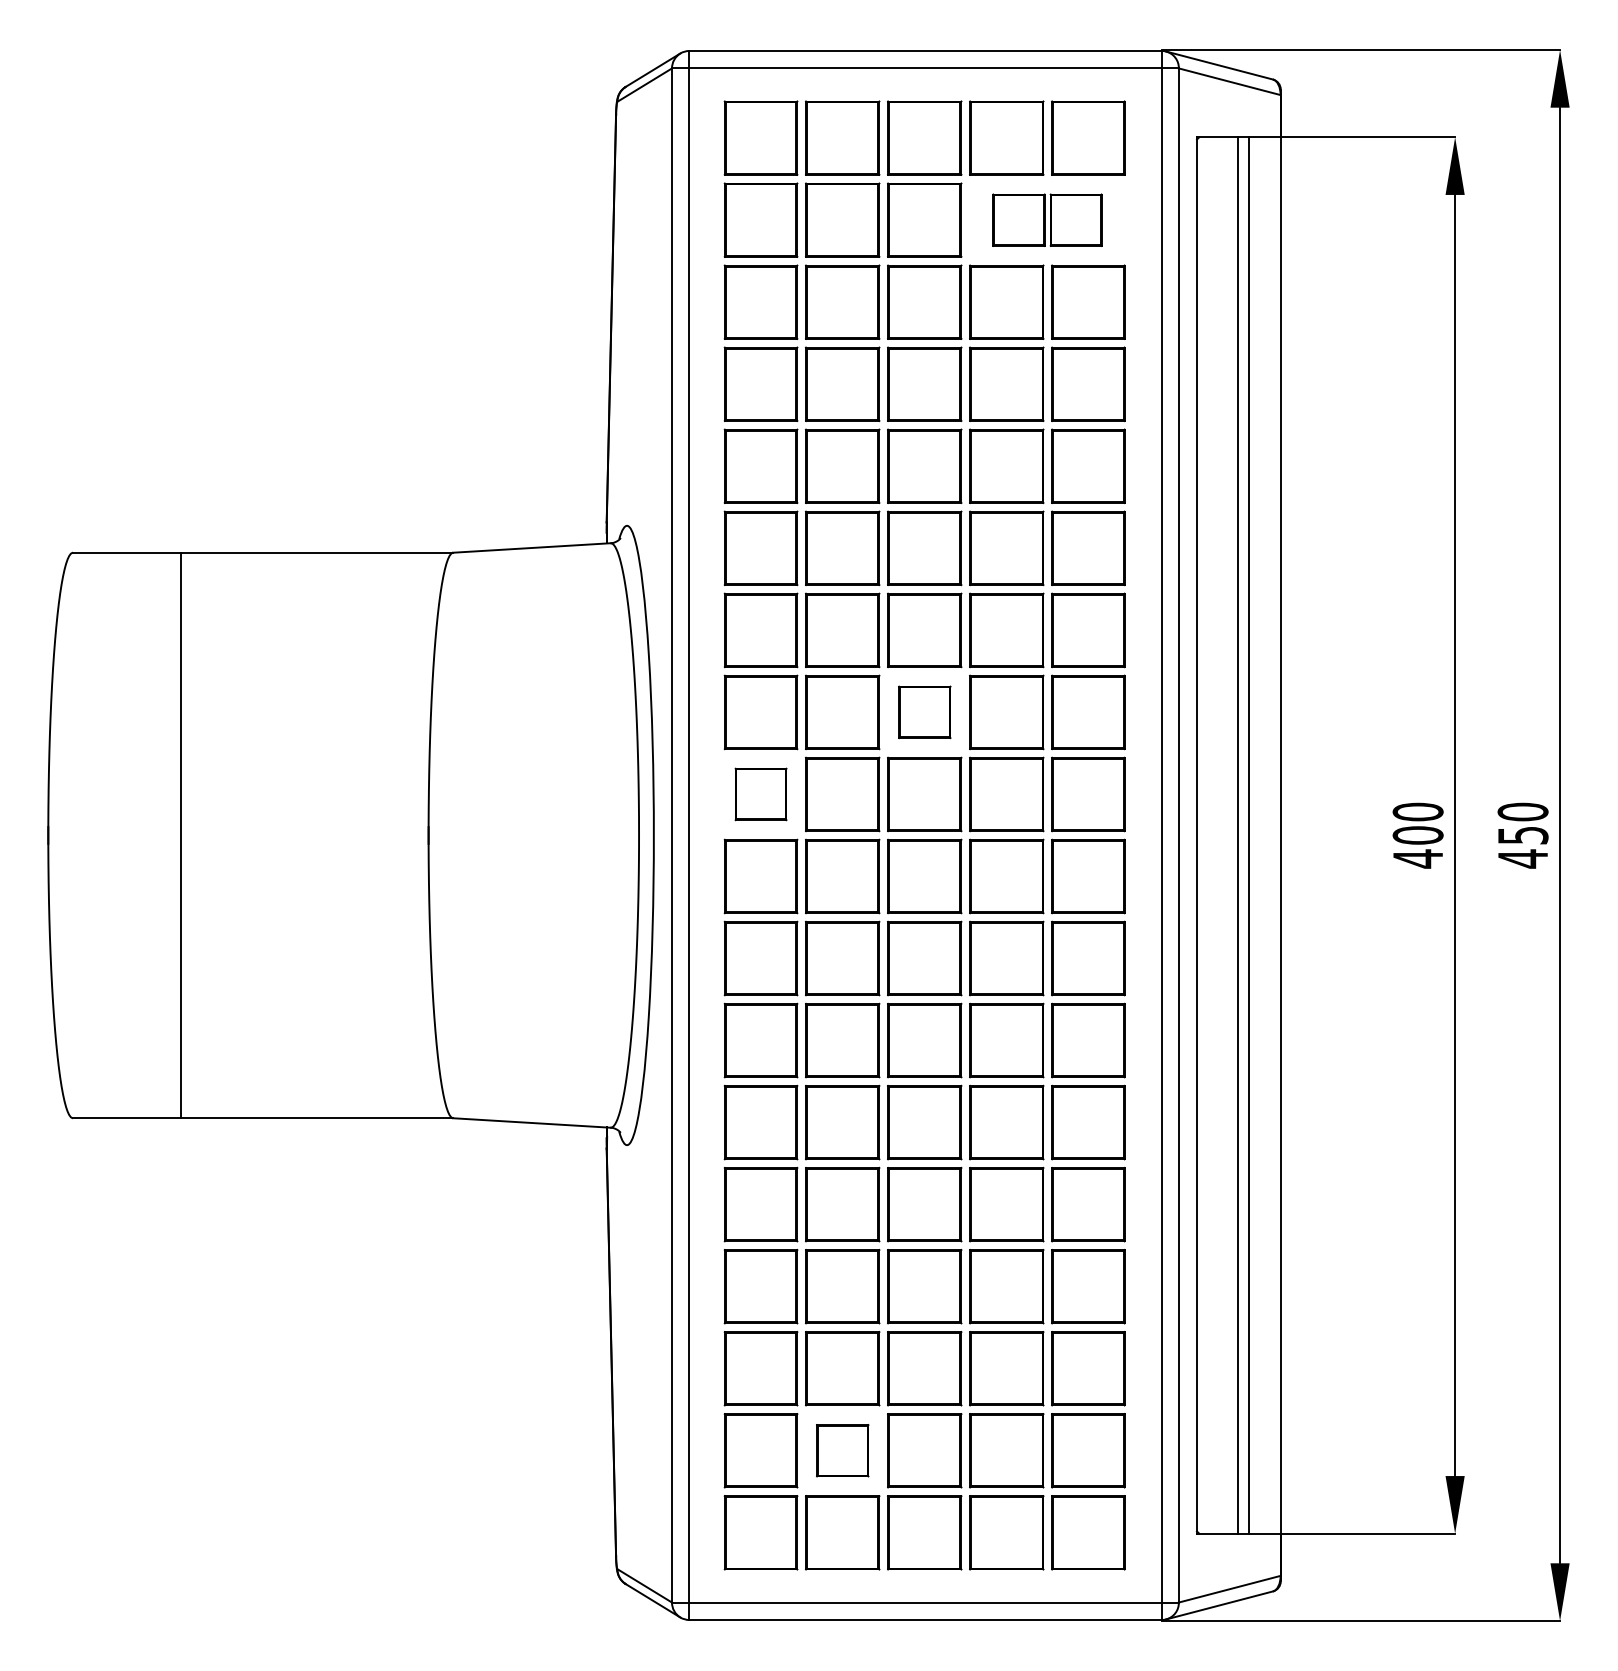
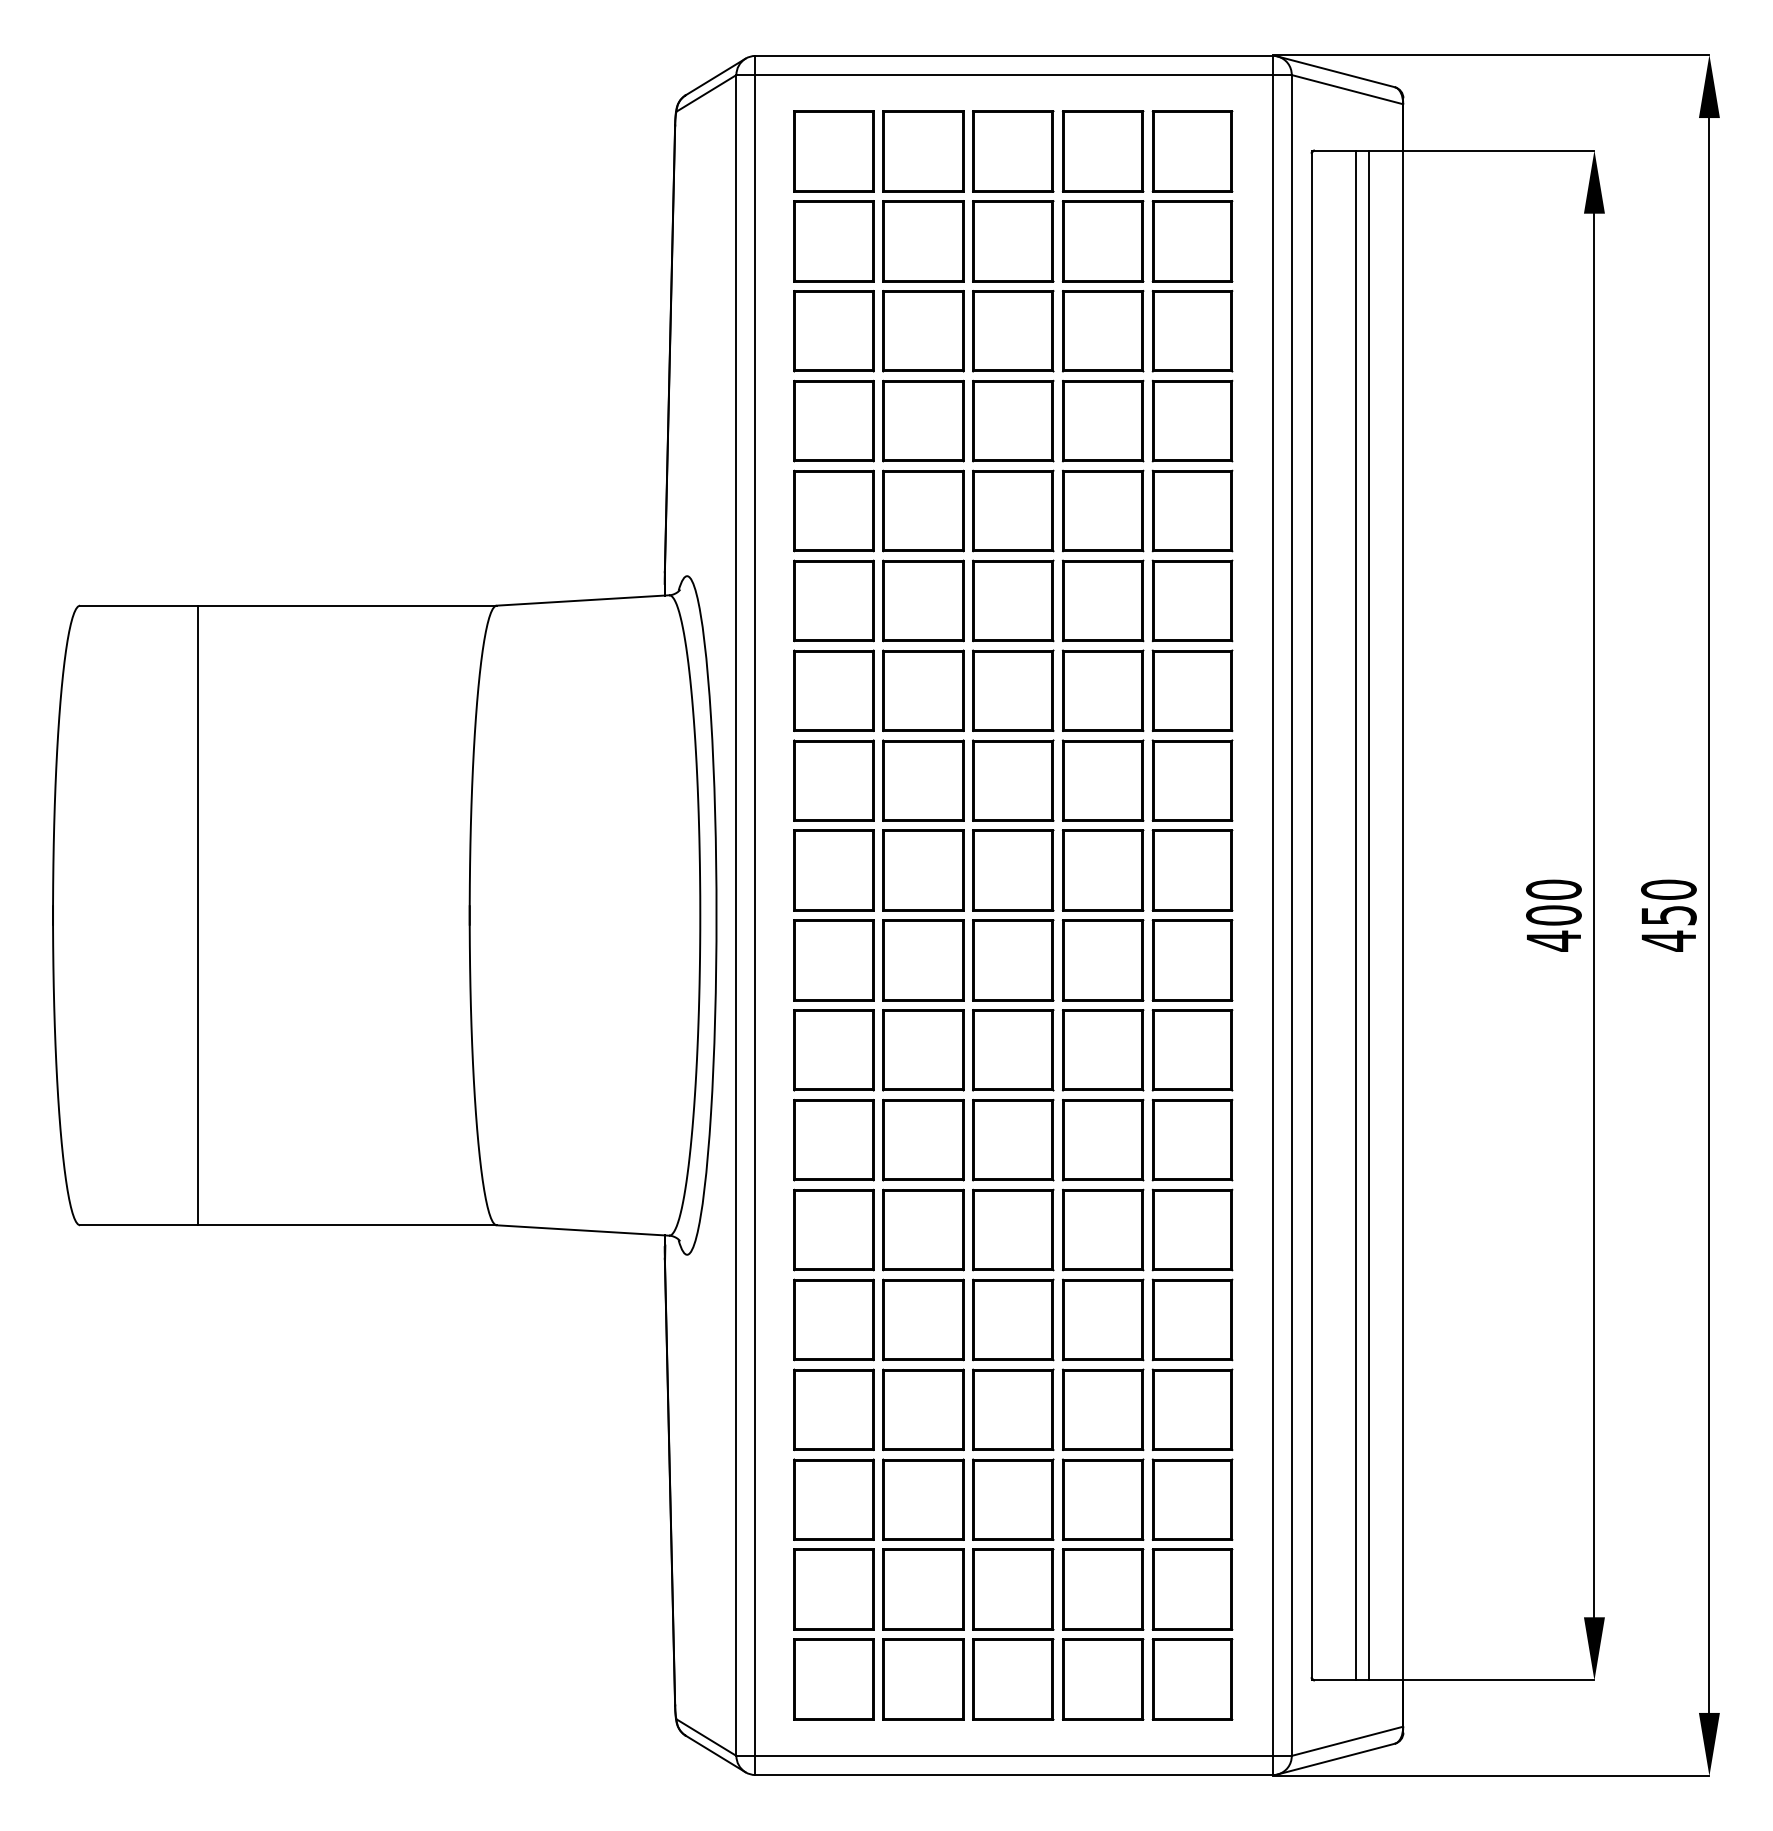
part: (1047, 220) -> (1147, 241), size x1.43
part: (924, 712) -> (1013, 780), size x1.43
part: (760, 794) -> (833, 870), size x1.43
part: (842, 1450) -> (923, 1589), size x1.43

